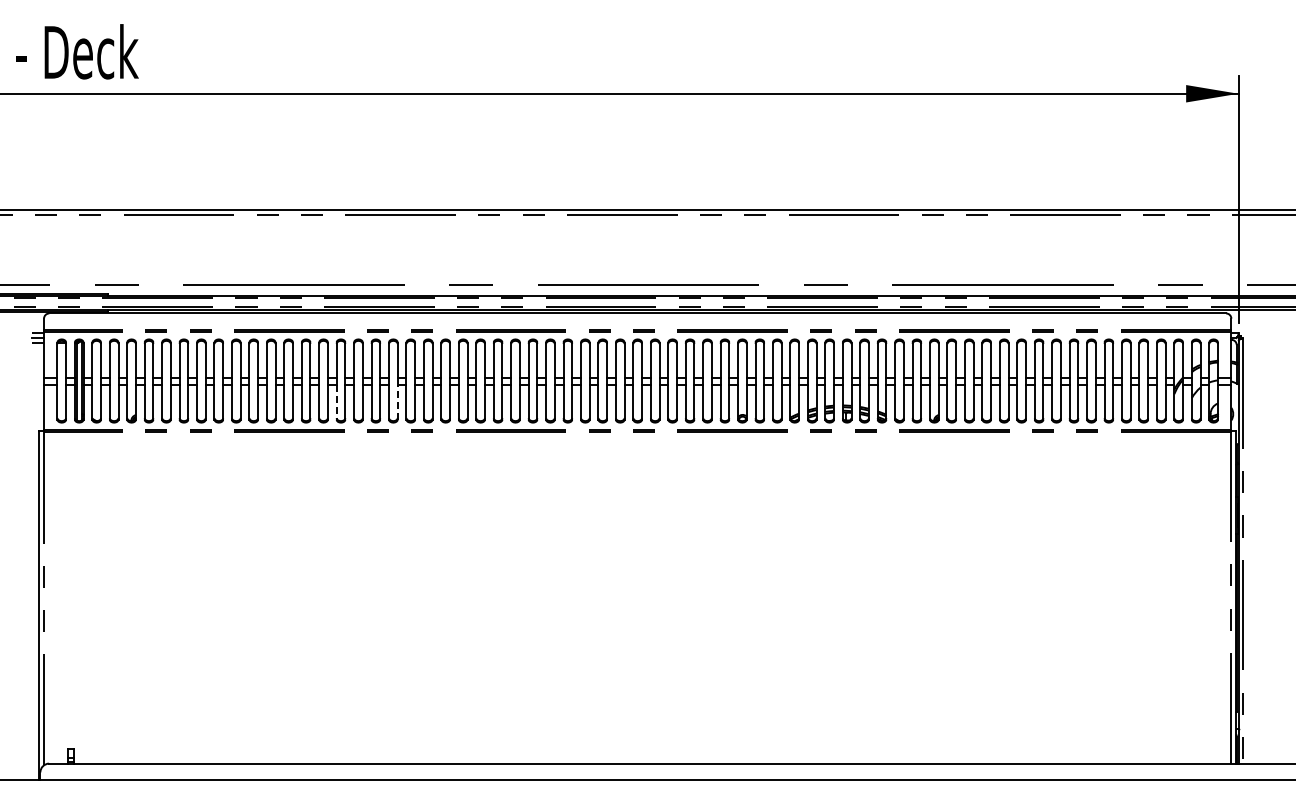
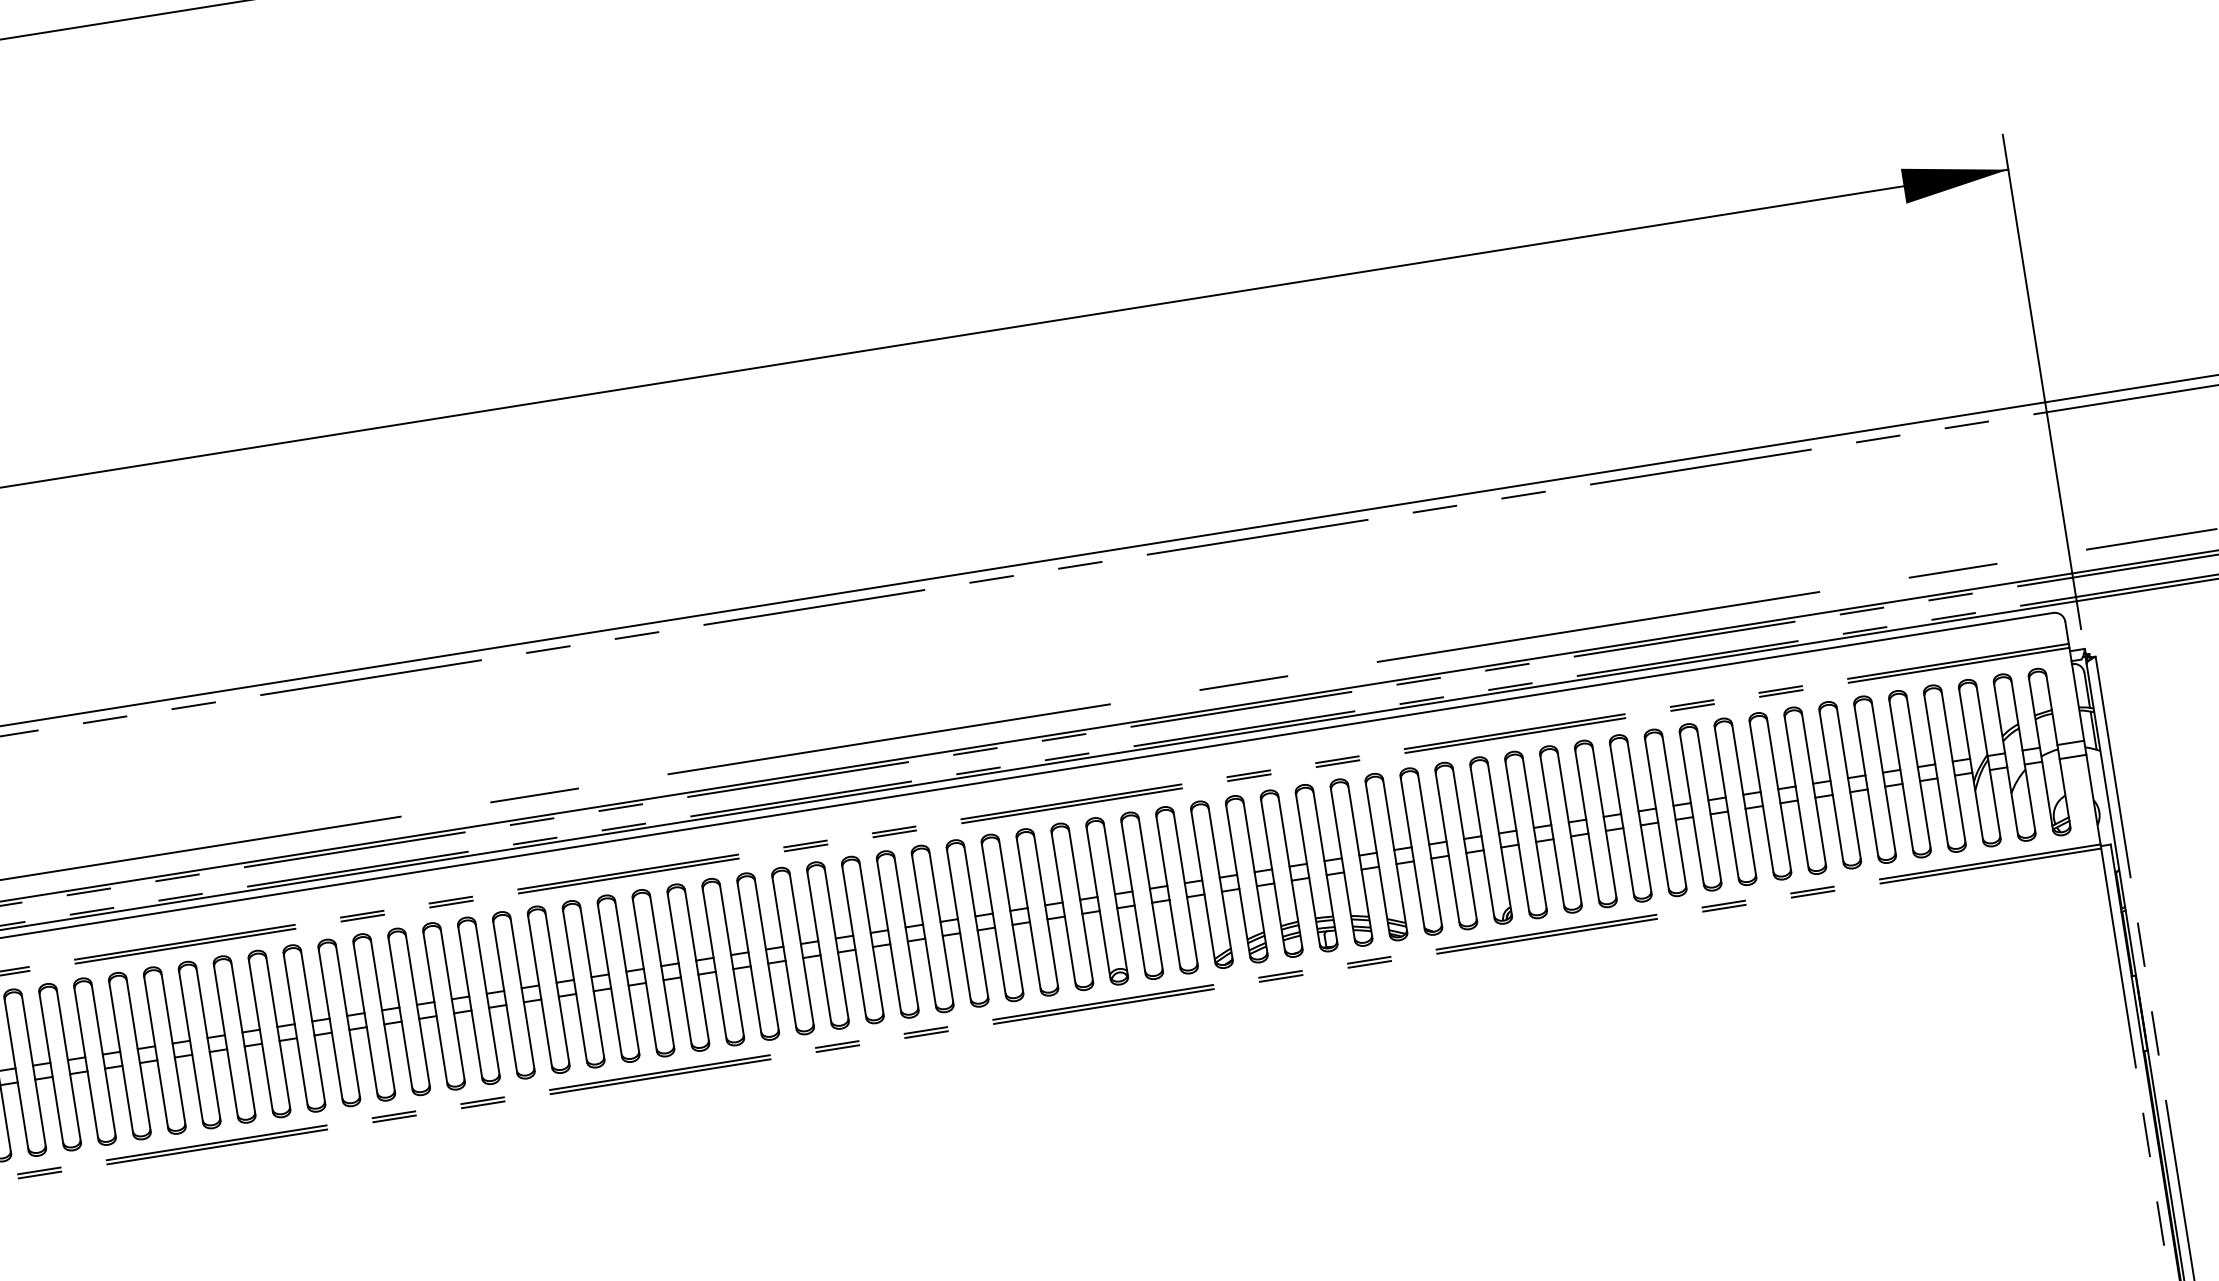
line: (397, 401) -> (423, 1051), dashed -> solid
line: (336, 402) -> (302, 1072), dashed -> solid

